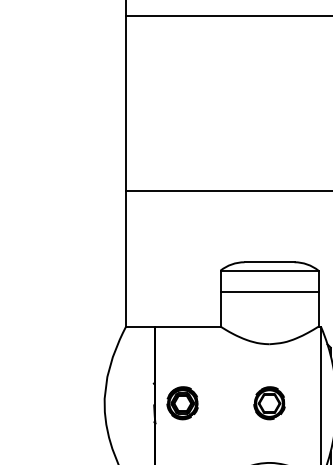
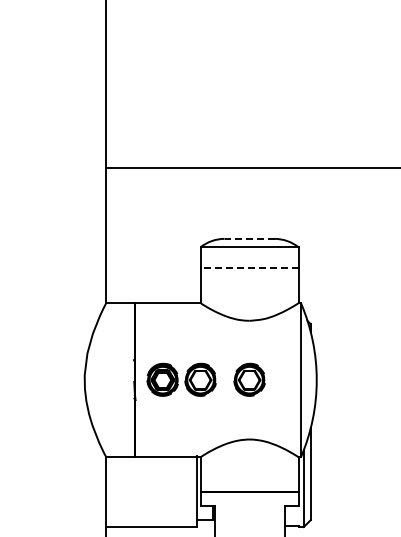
line: (269, 261) -> (249, 238), solid -> dashed
line: (269, 291) -> (249, 268), solid -> dashed
part: (220, 402) -> (200, 379), added

